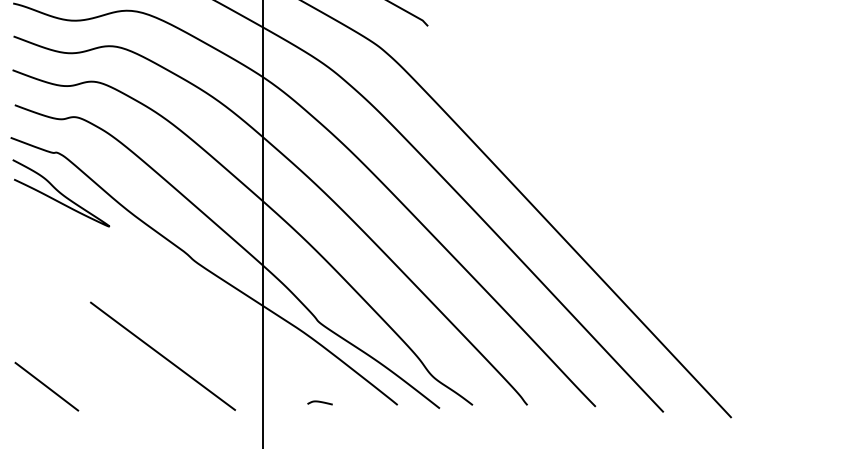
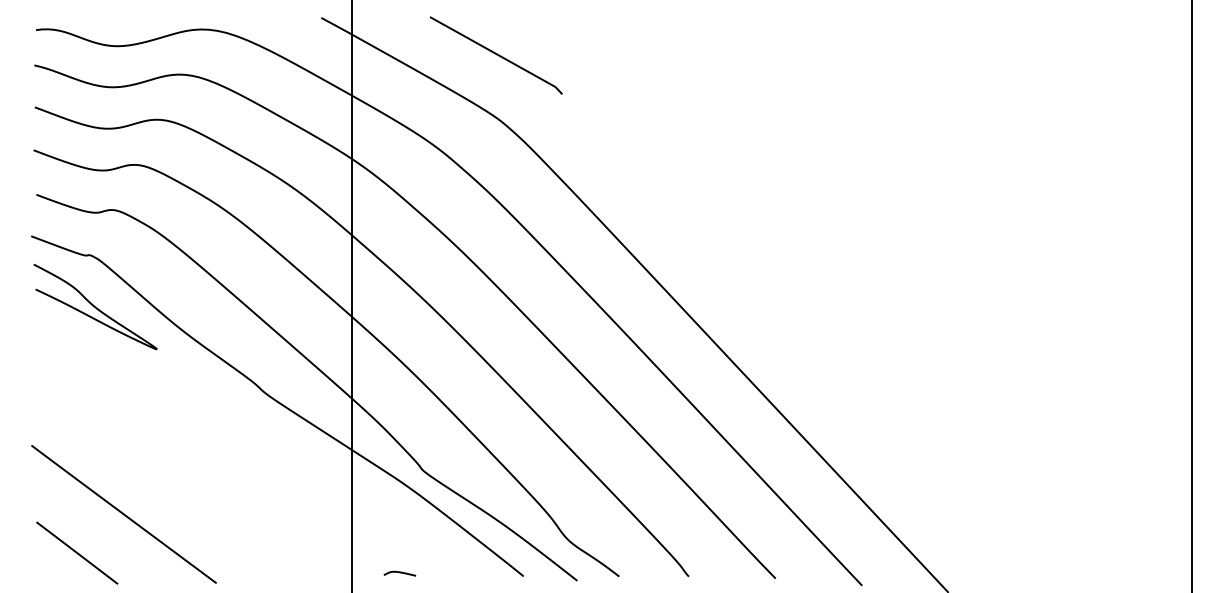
line: (162, 356) -> (123, 514), moved
curve: (319, 402) -> (399, 573), moved

